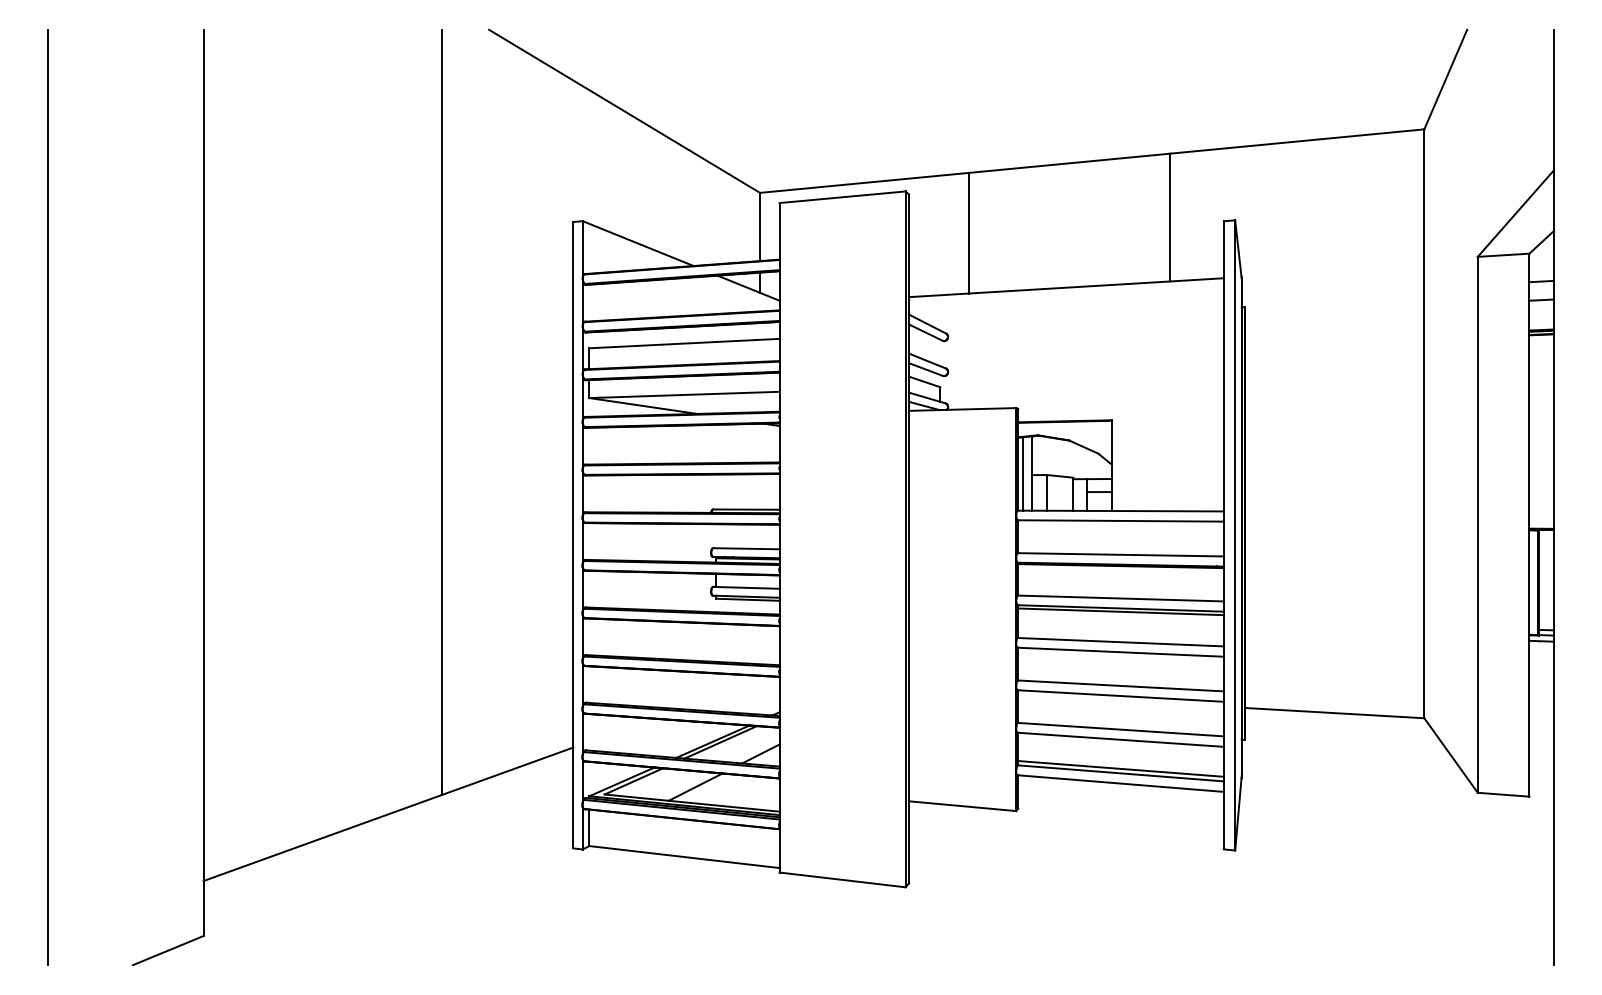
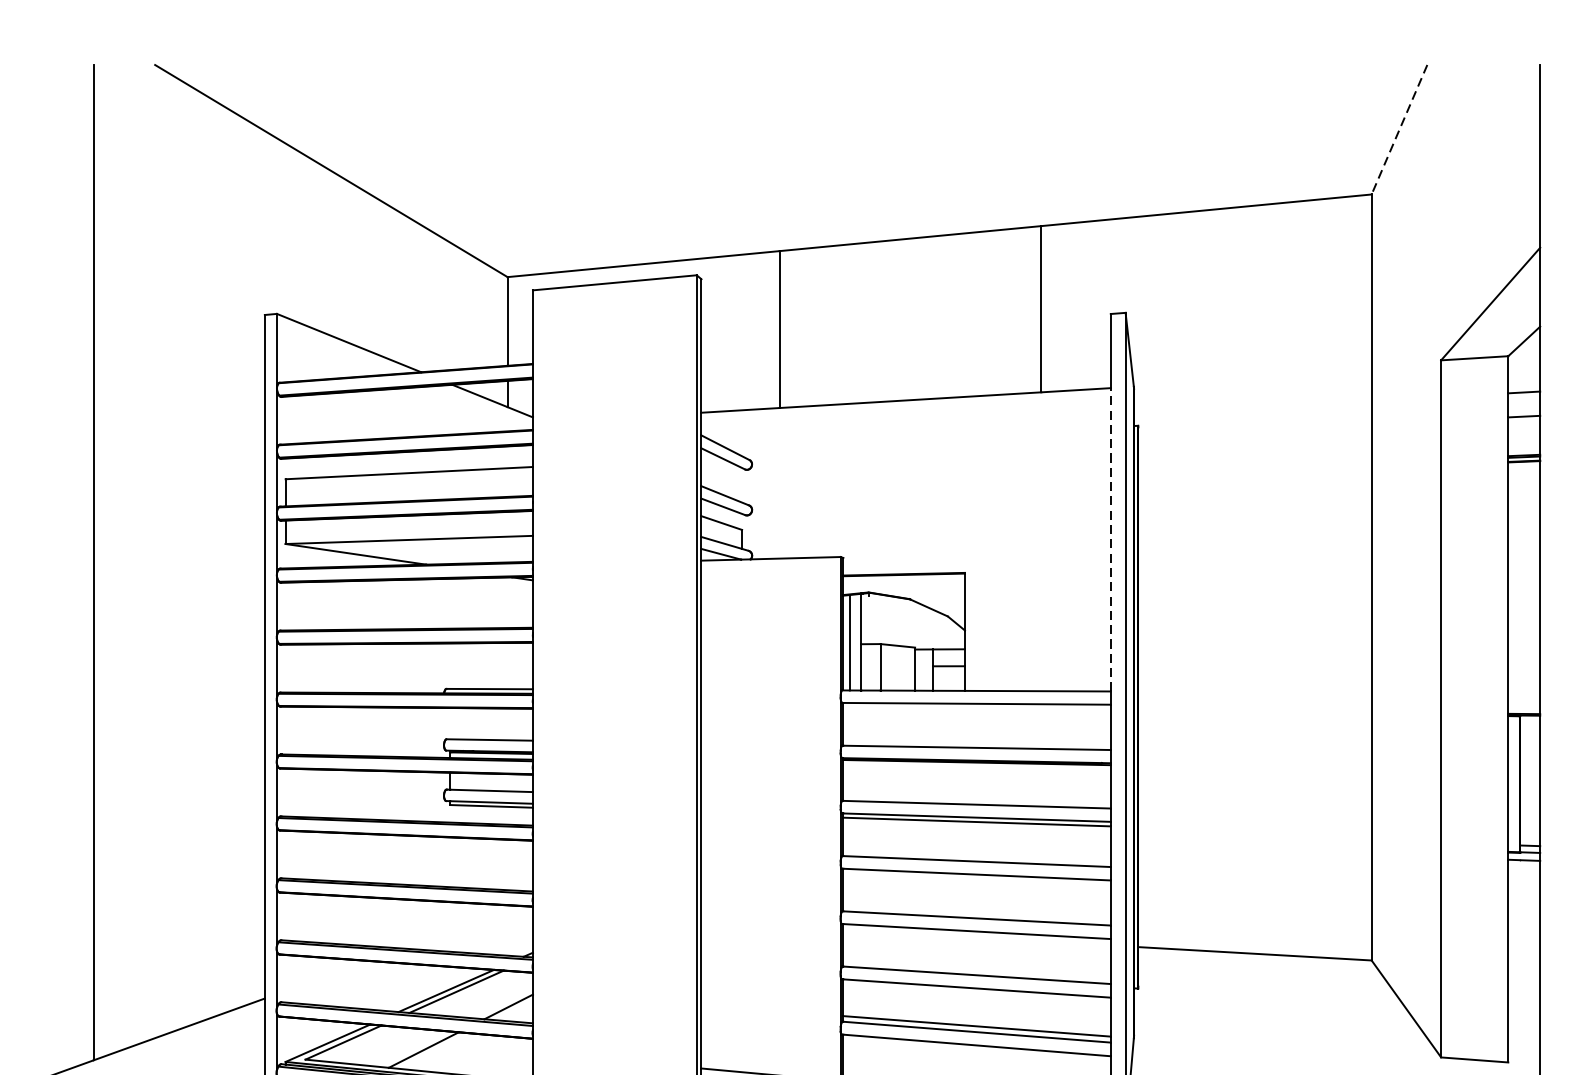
line: (1445, 80) -> (1399, 130), solid -> dashed
line: (1223, 394) -> (1110, 539), solid -> dashed

